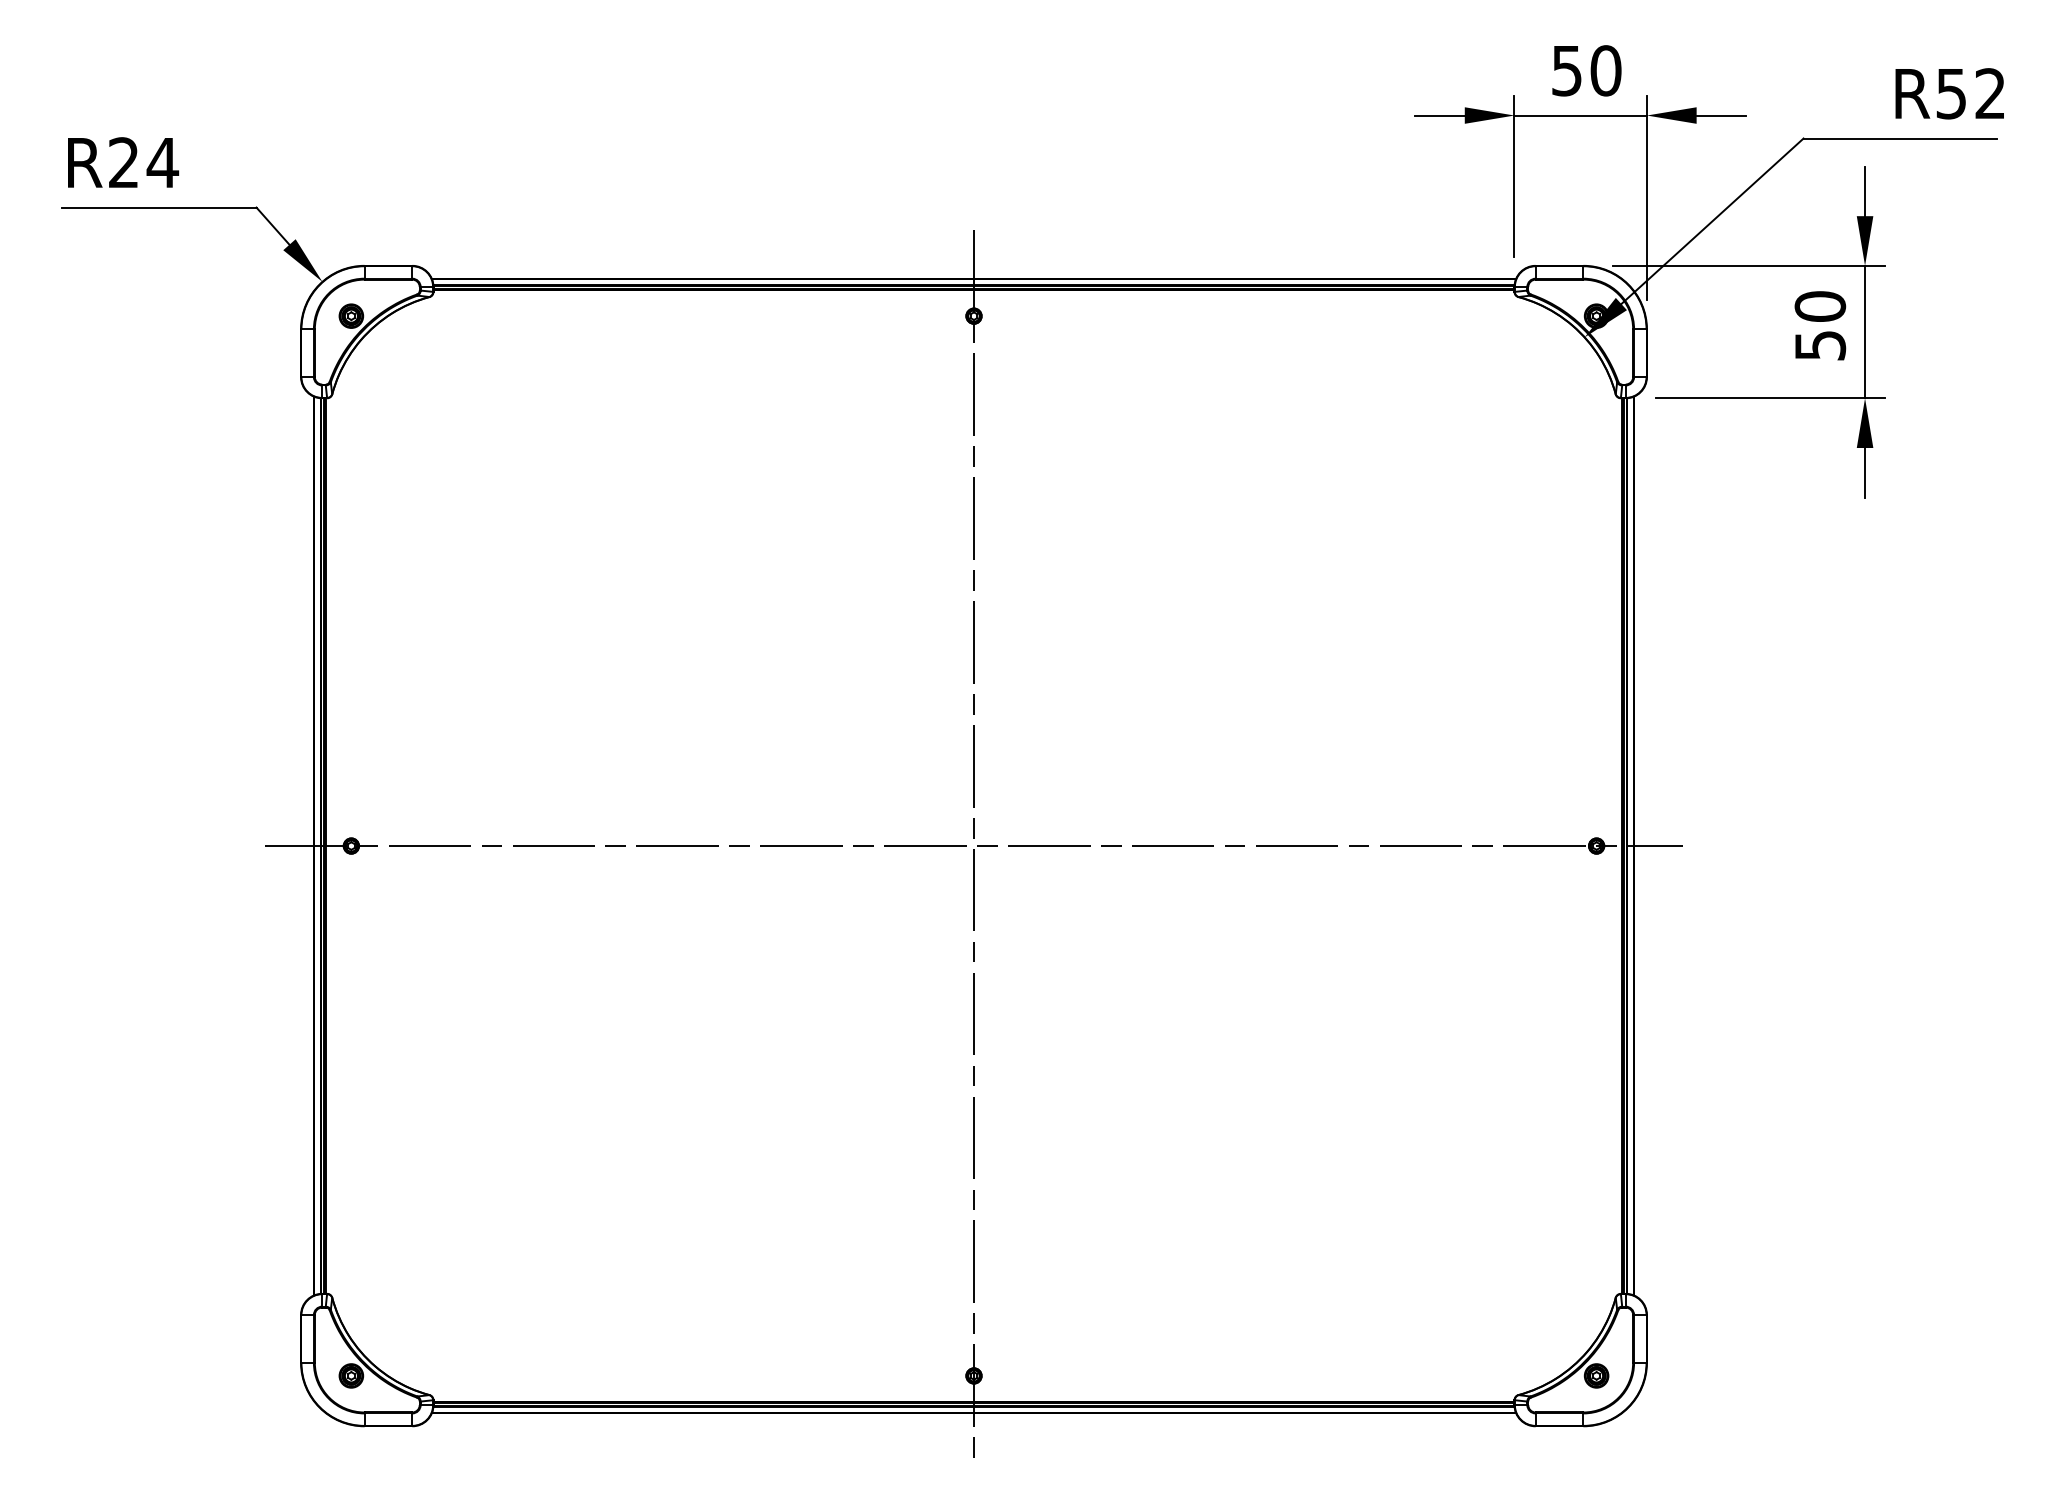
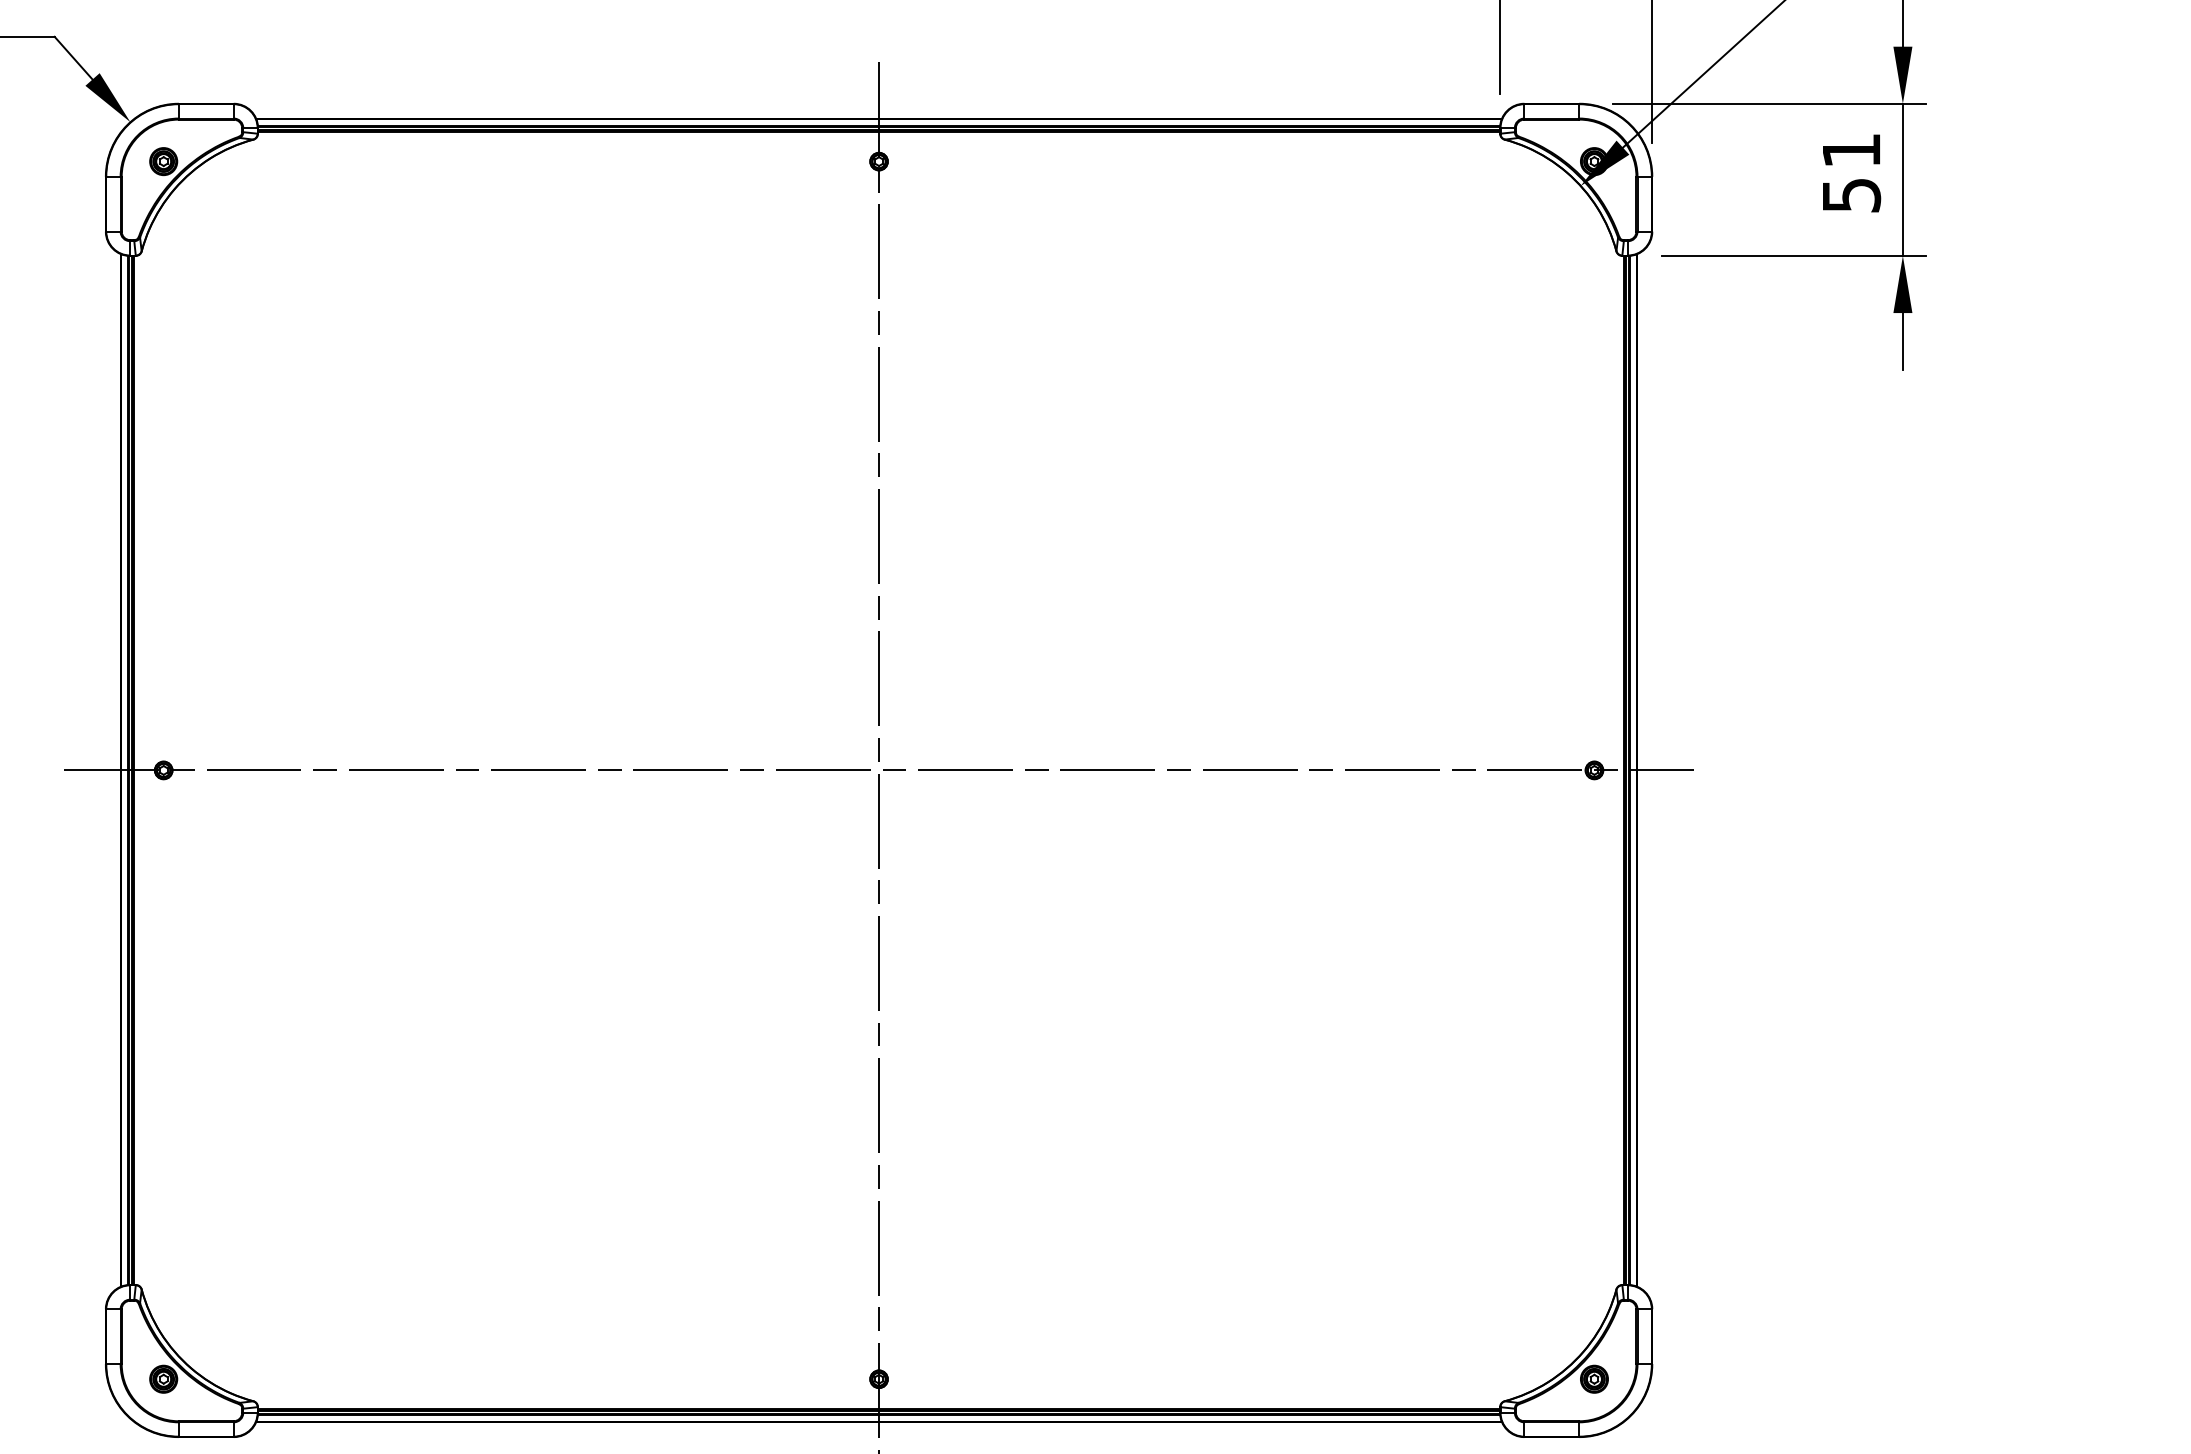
text: (1820, 306) -> (1851, 150), 50 -> 51

